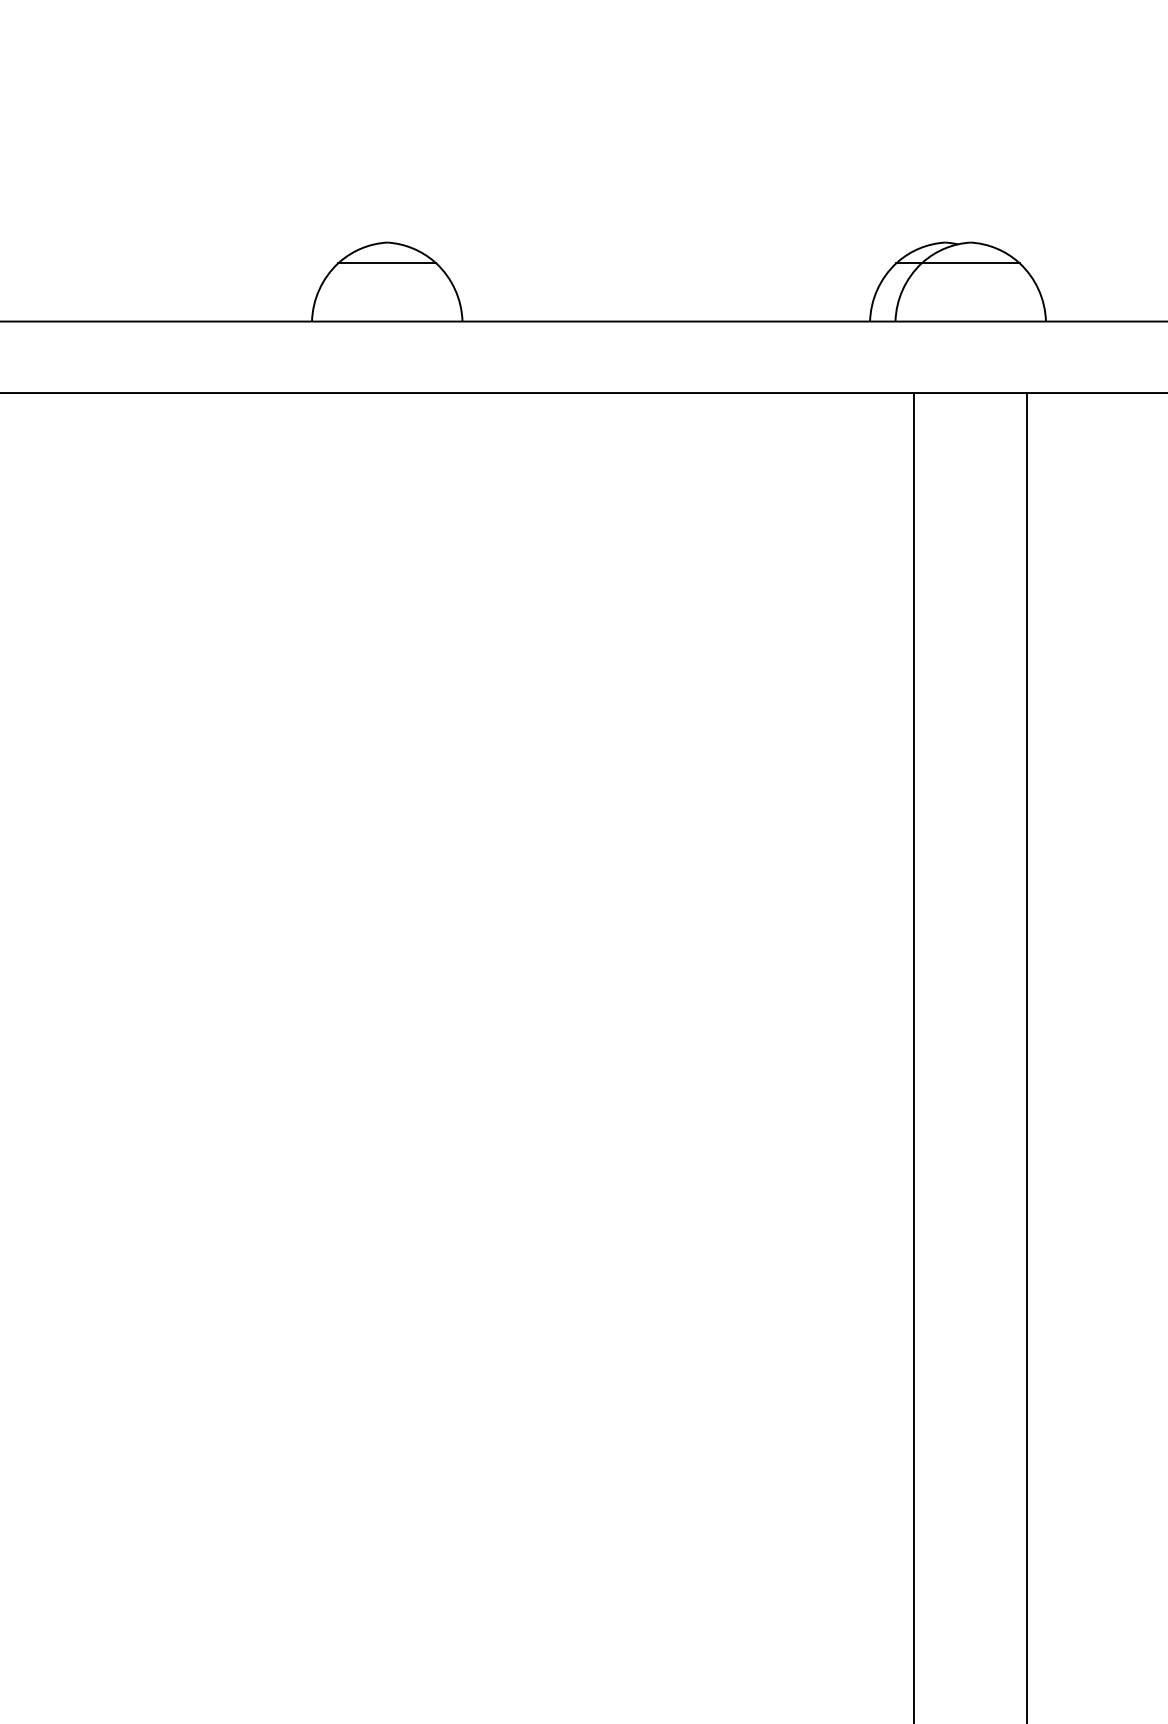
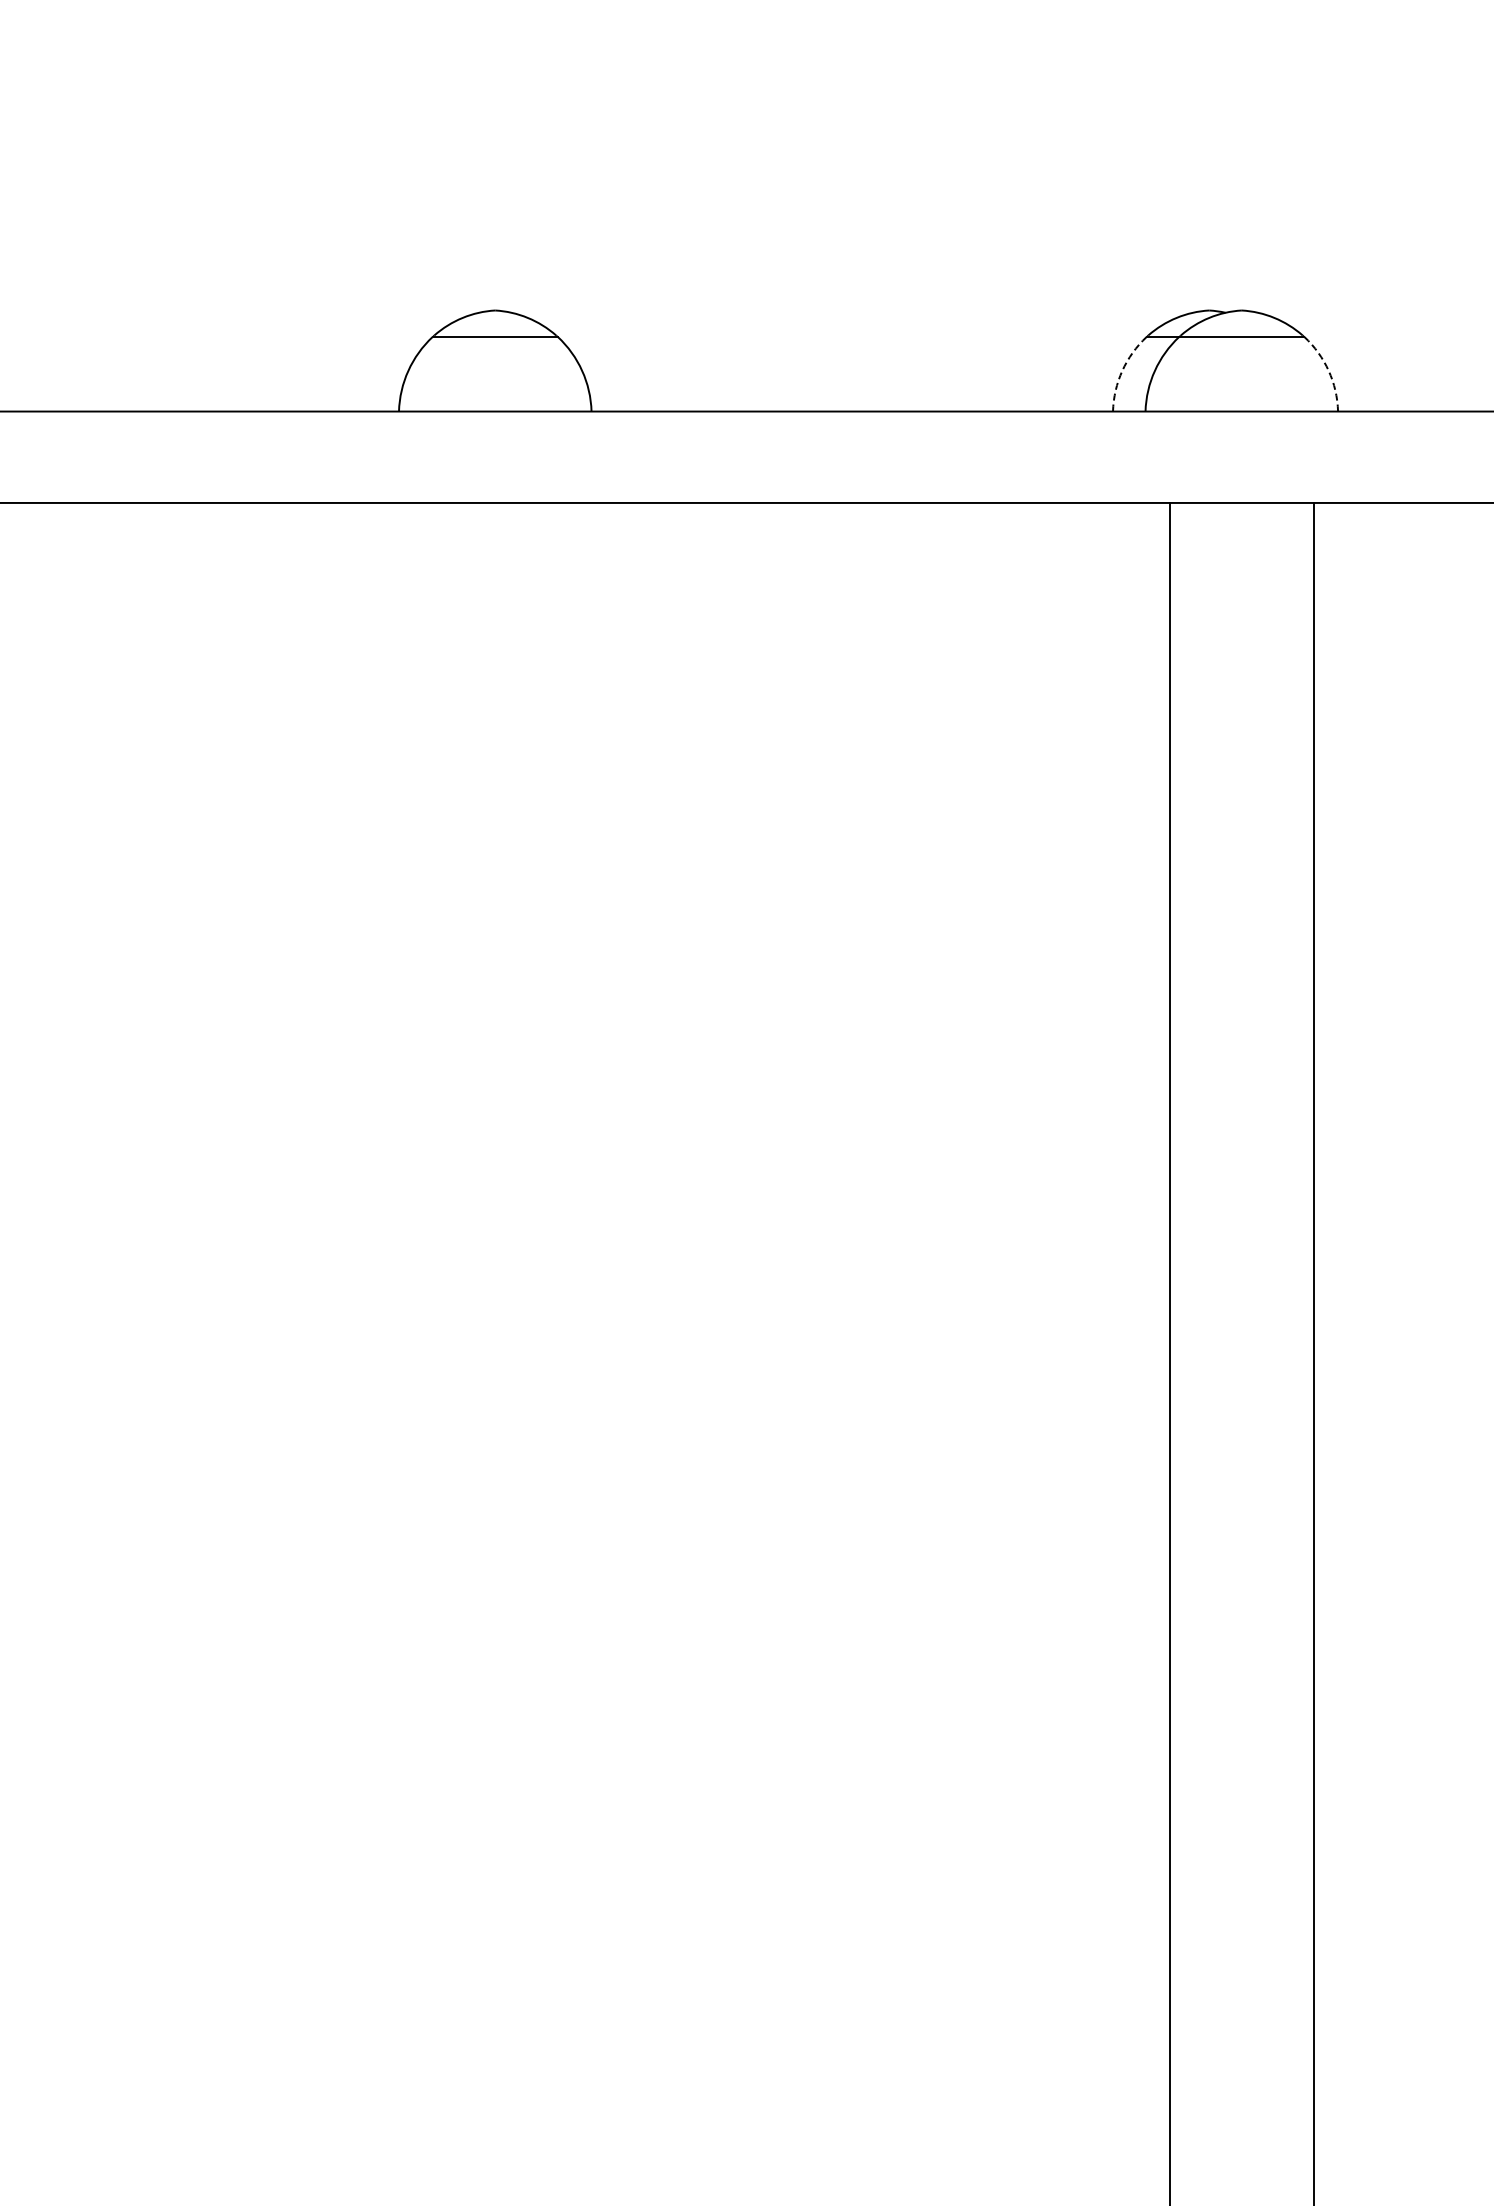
arc: (877, 289) -> (1122, 370), solid -> dashed
arc: (1038, 289) -> (1328, 370), solid -> dashed

